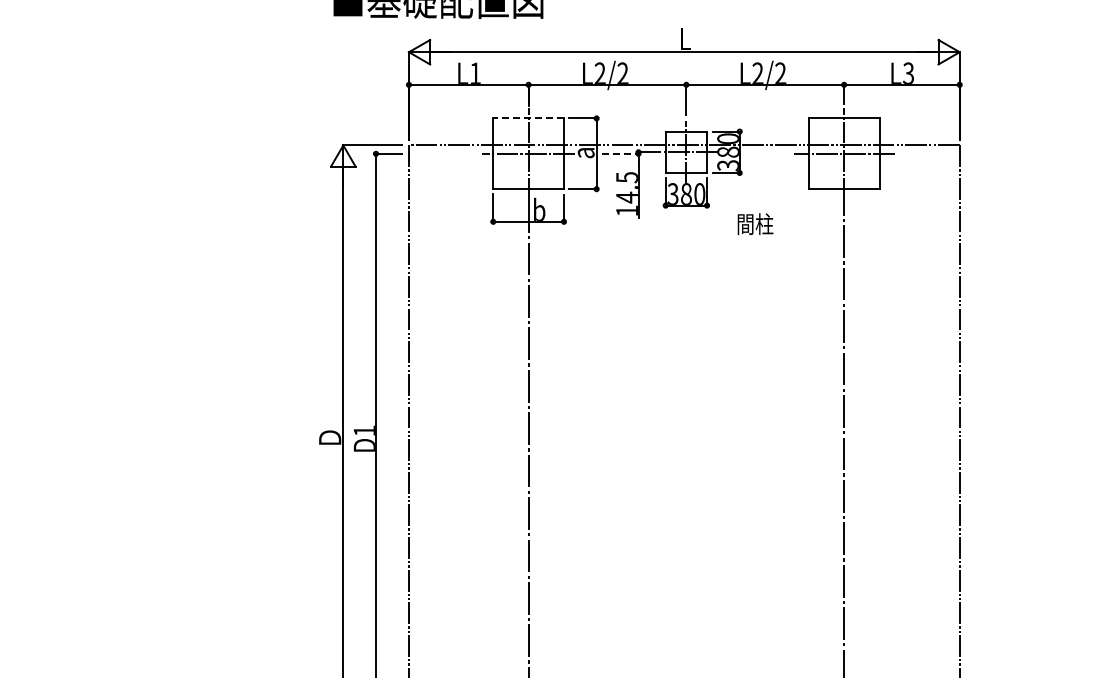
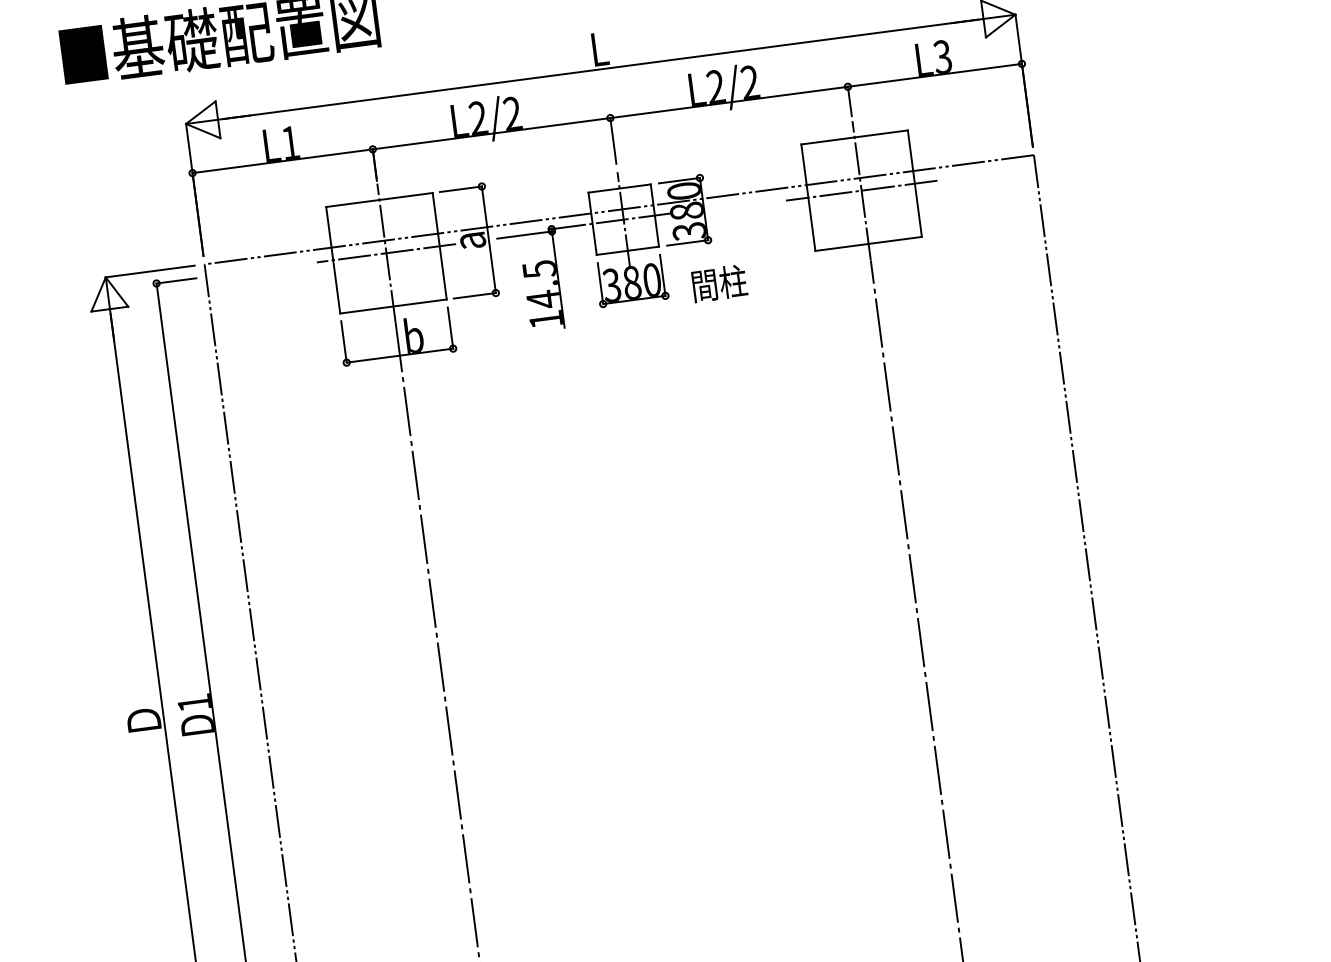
line: (528, 118) -> (379, 200), dashed -> solid
line: (620, 153) -> (524, 234), dashed -> solid
text: (755, 223) -> (719, 282), moved

